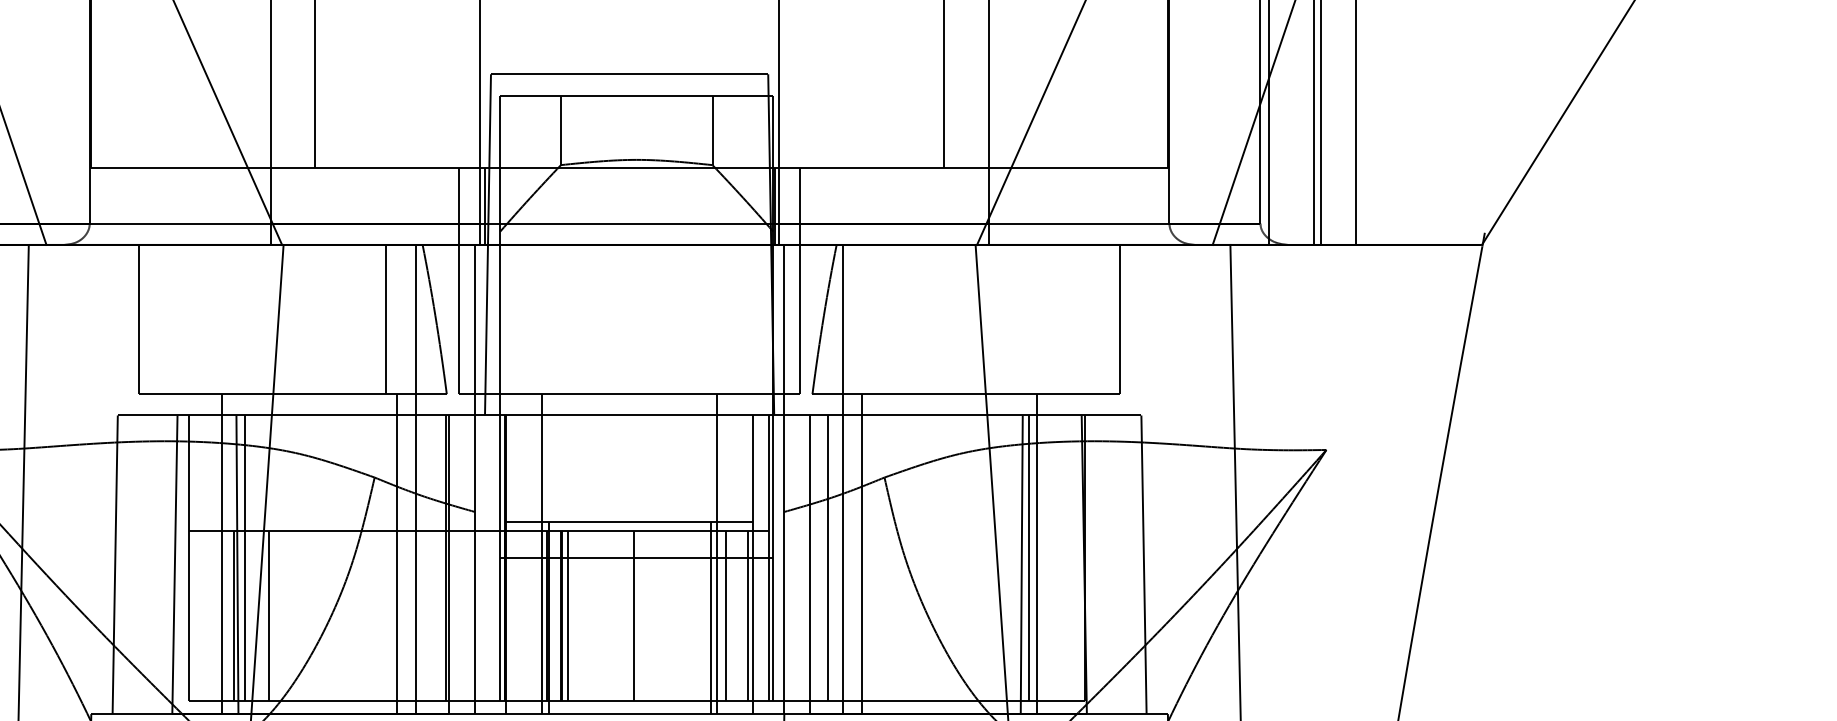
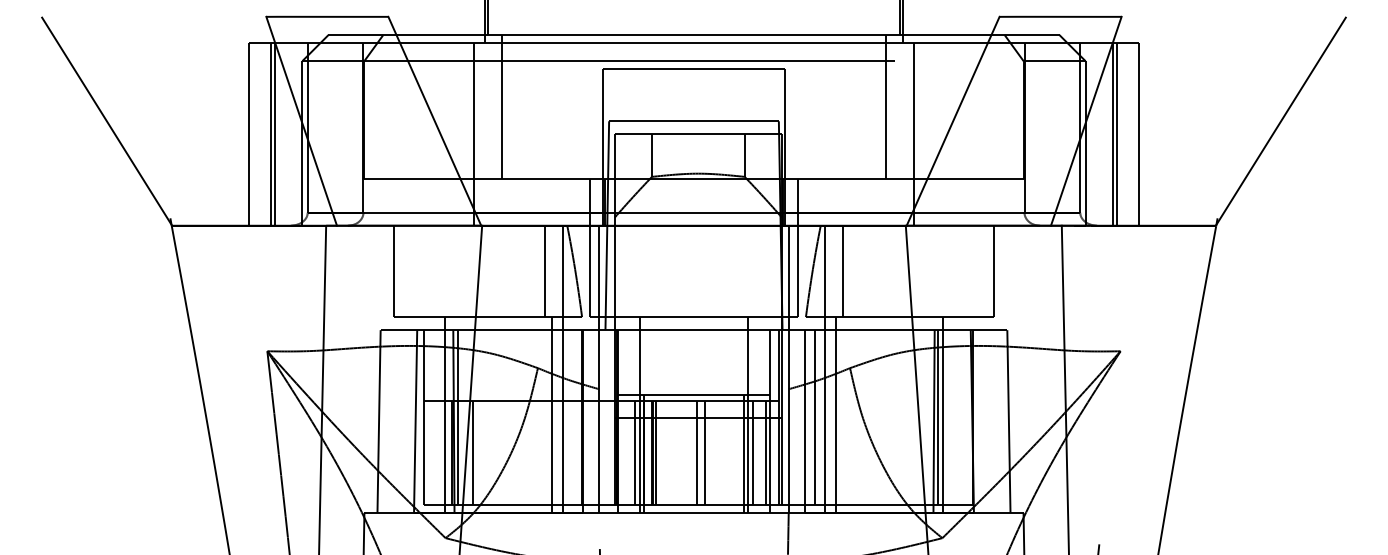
line: (873, 319) -> (843, 271), added
line: (532, 615) -> (634, 452), added
line: (648, 615) -> (705, 452), added

